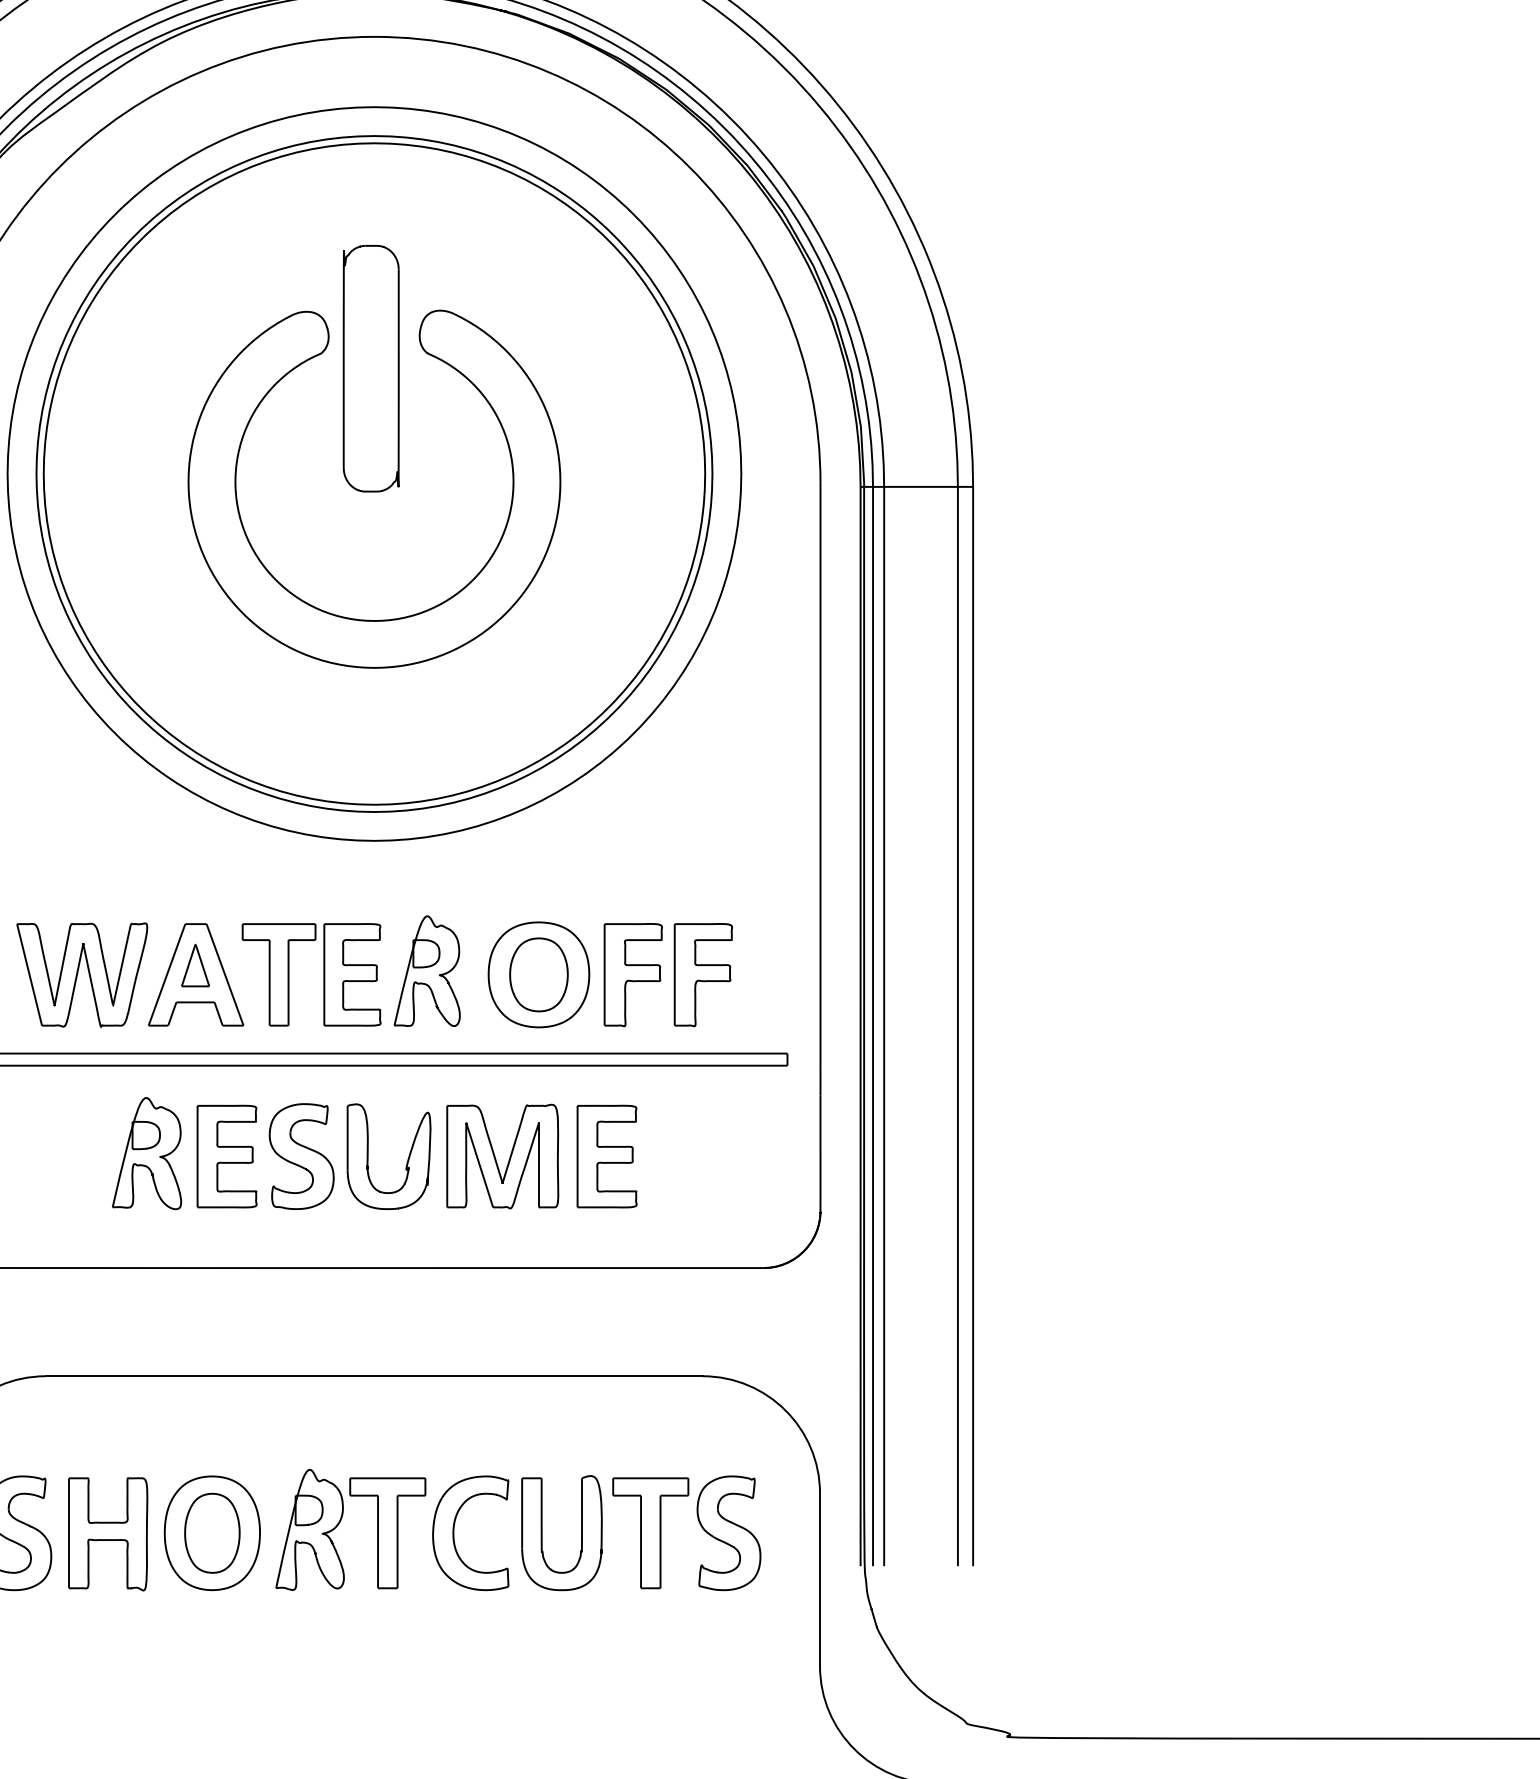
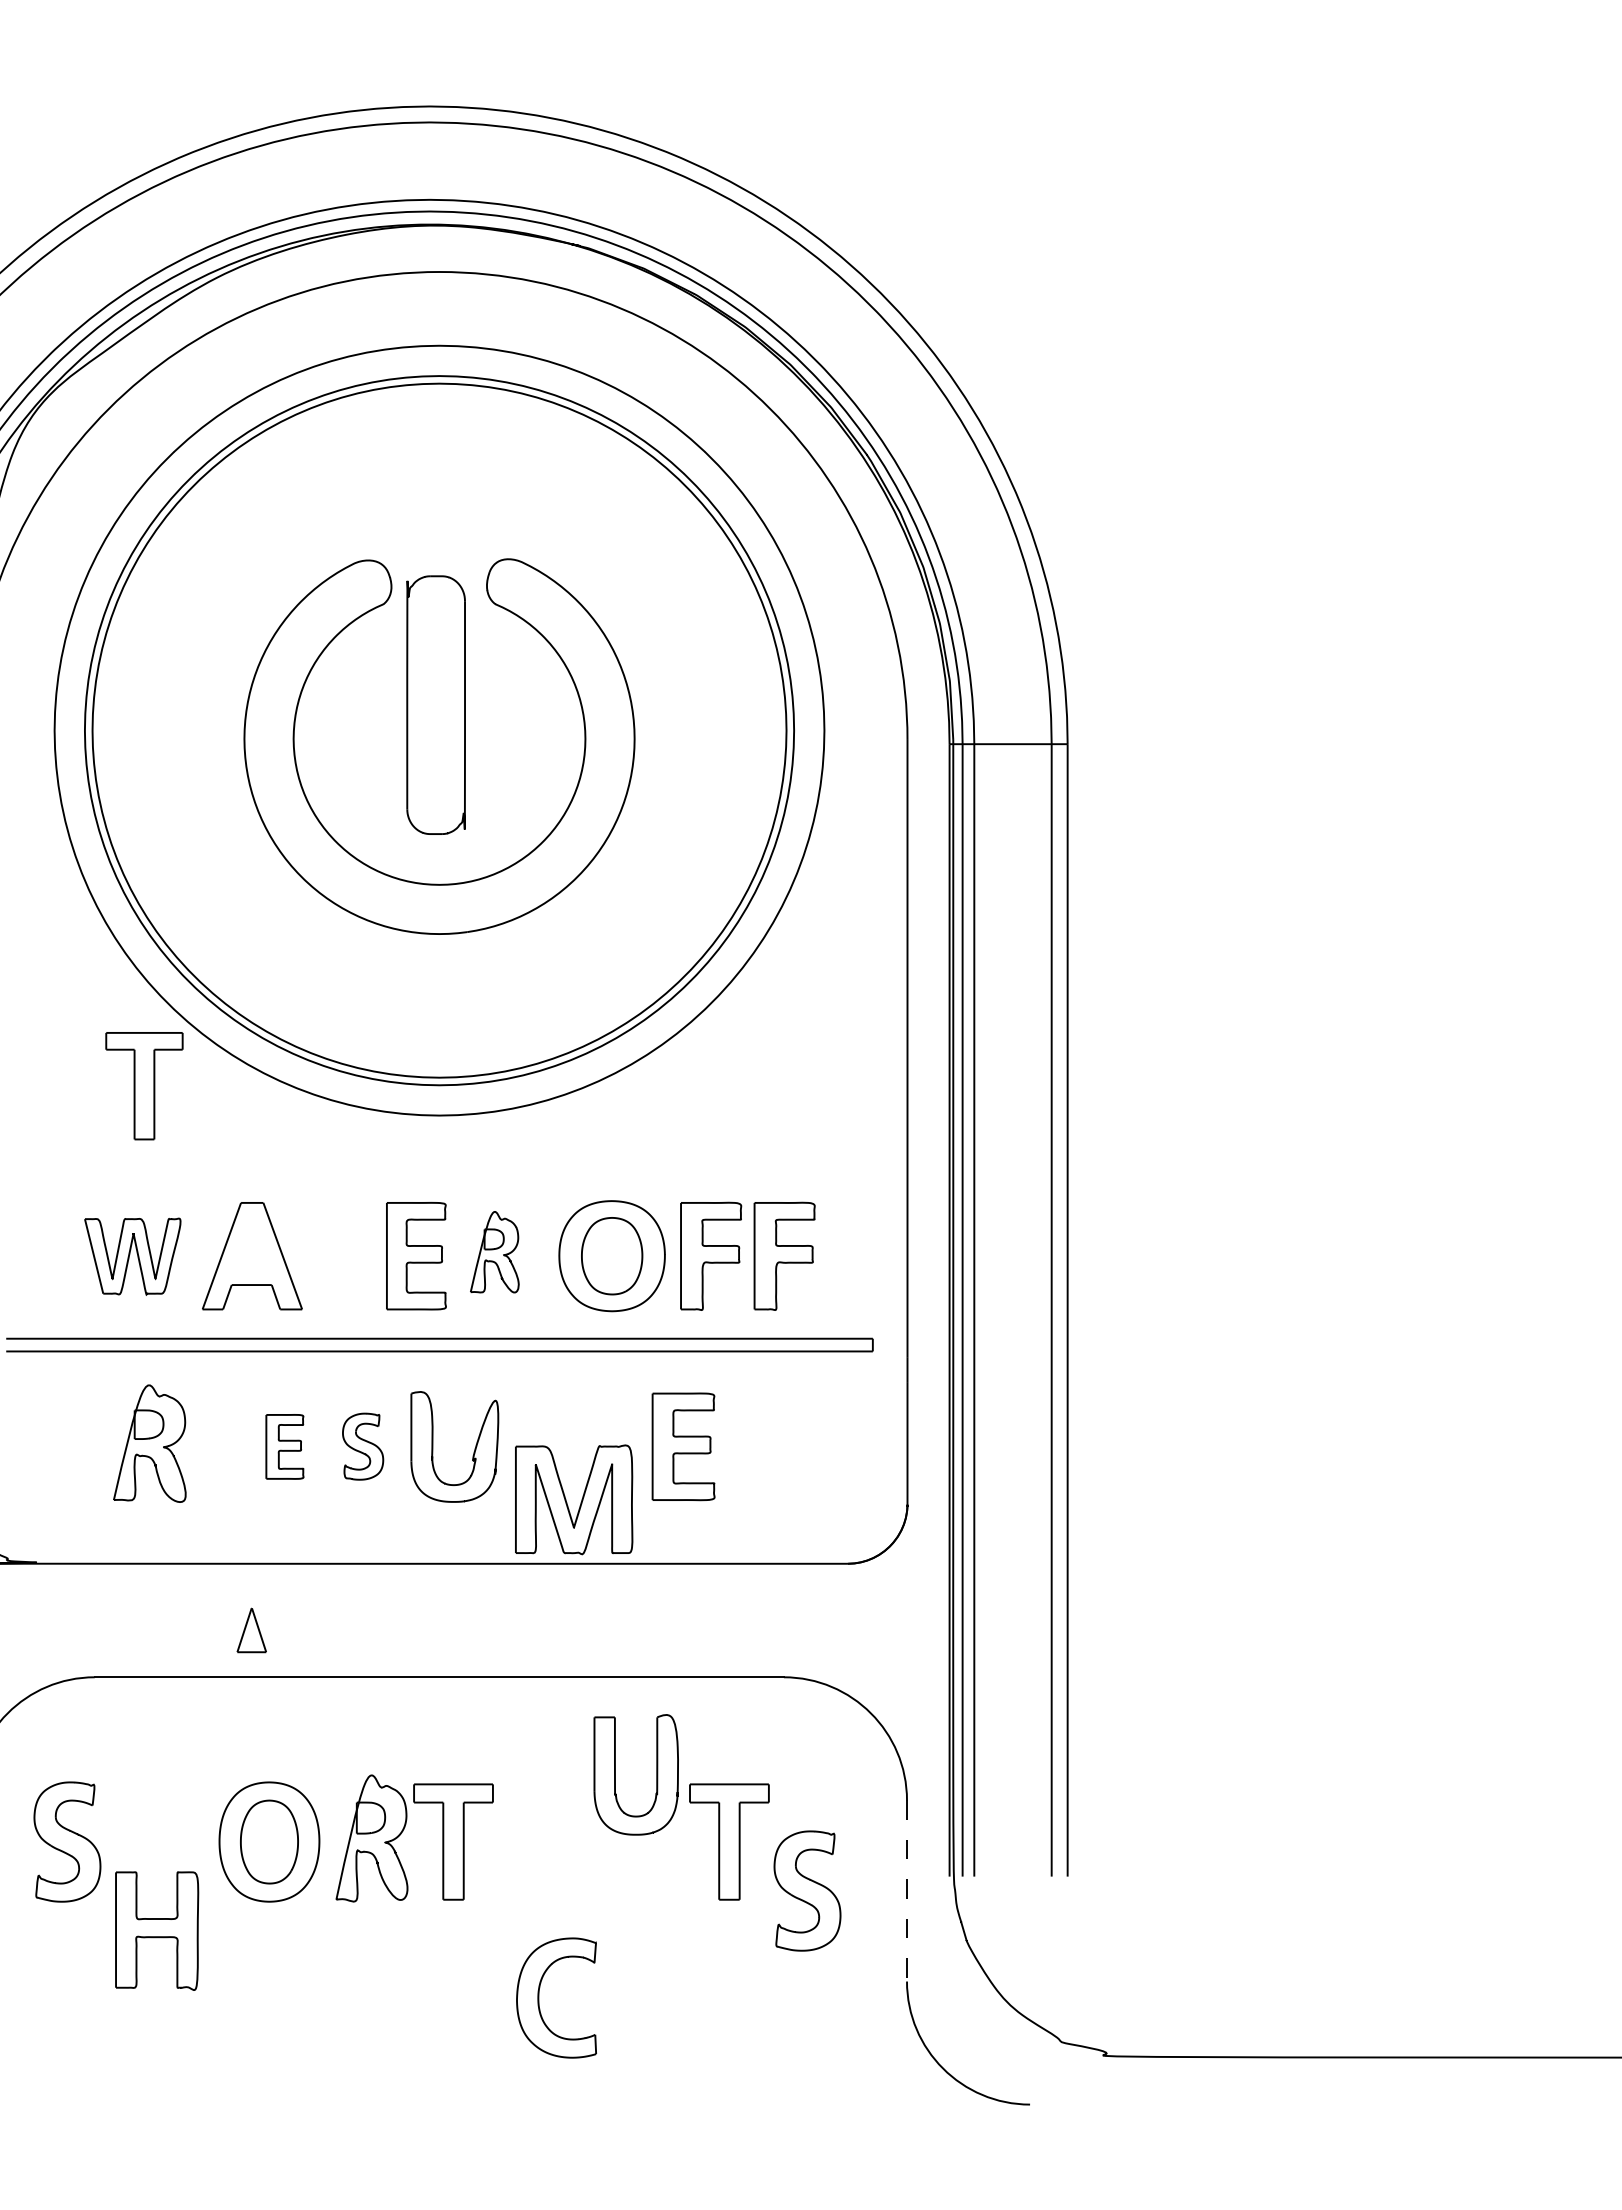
part: (370, 368) -> (435, 704), moved
part: (195, 965) -> (251, 1630), moved
part: (426, 970) -> (494, 1251), size x0.7
part: (81, 975) -> (132, 1256), size x0.7
part: (279, 975) -> (144, 1086), moved
part: (146, 1153) -> (149, 1443), moved
part: (226, 1156) -> (284, 1446), size x0.6
part: (301, 1156) -> (362, 1446), size x0.6
part: (508, 1159) -> (580, 1502), moved
part: (454, 1532) -> (539, 1997), moved
part: (542, 1532) -> (615, 1774), moved
part: (728, 1532) -> (807, 1890), moved
part: (108, 1533) -> (157, 1930), moved
line: (820, 1579) -> (907, 1890), solid -> dashed

